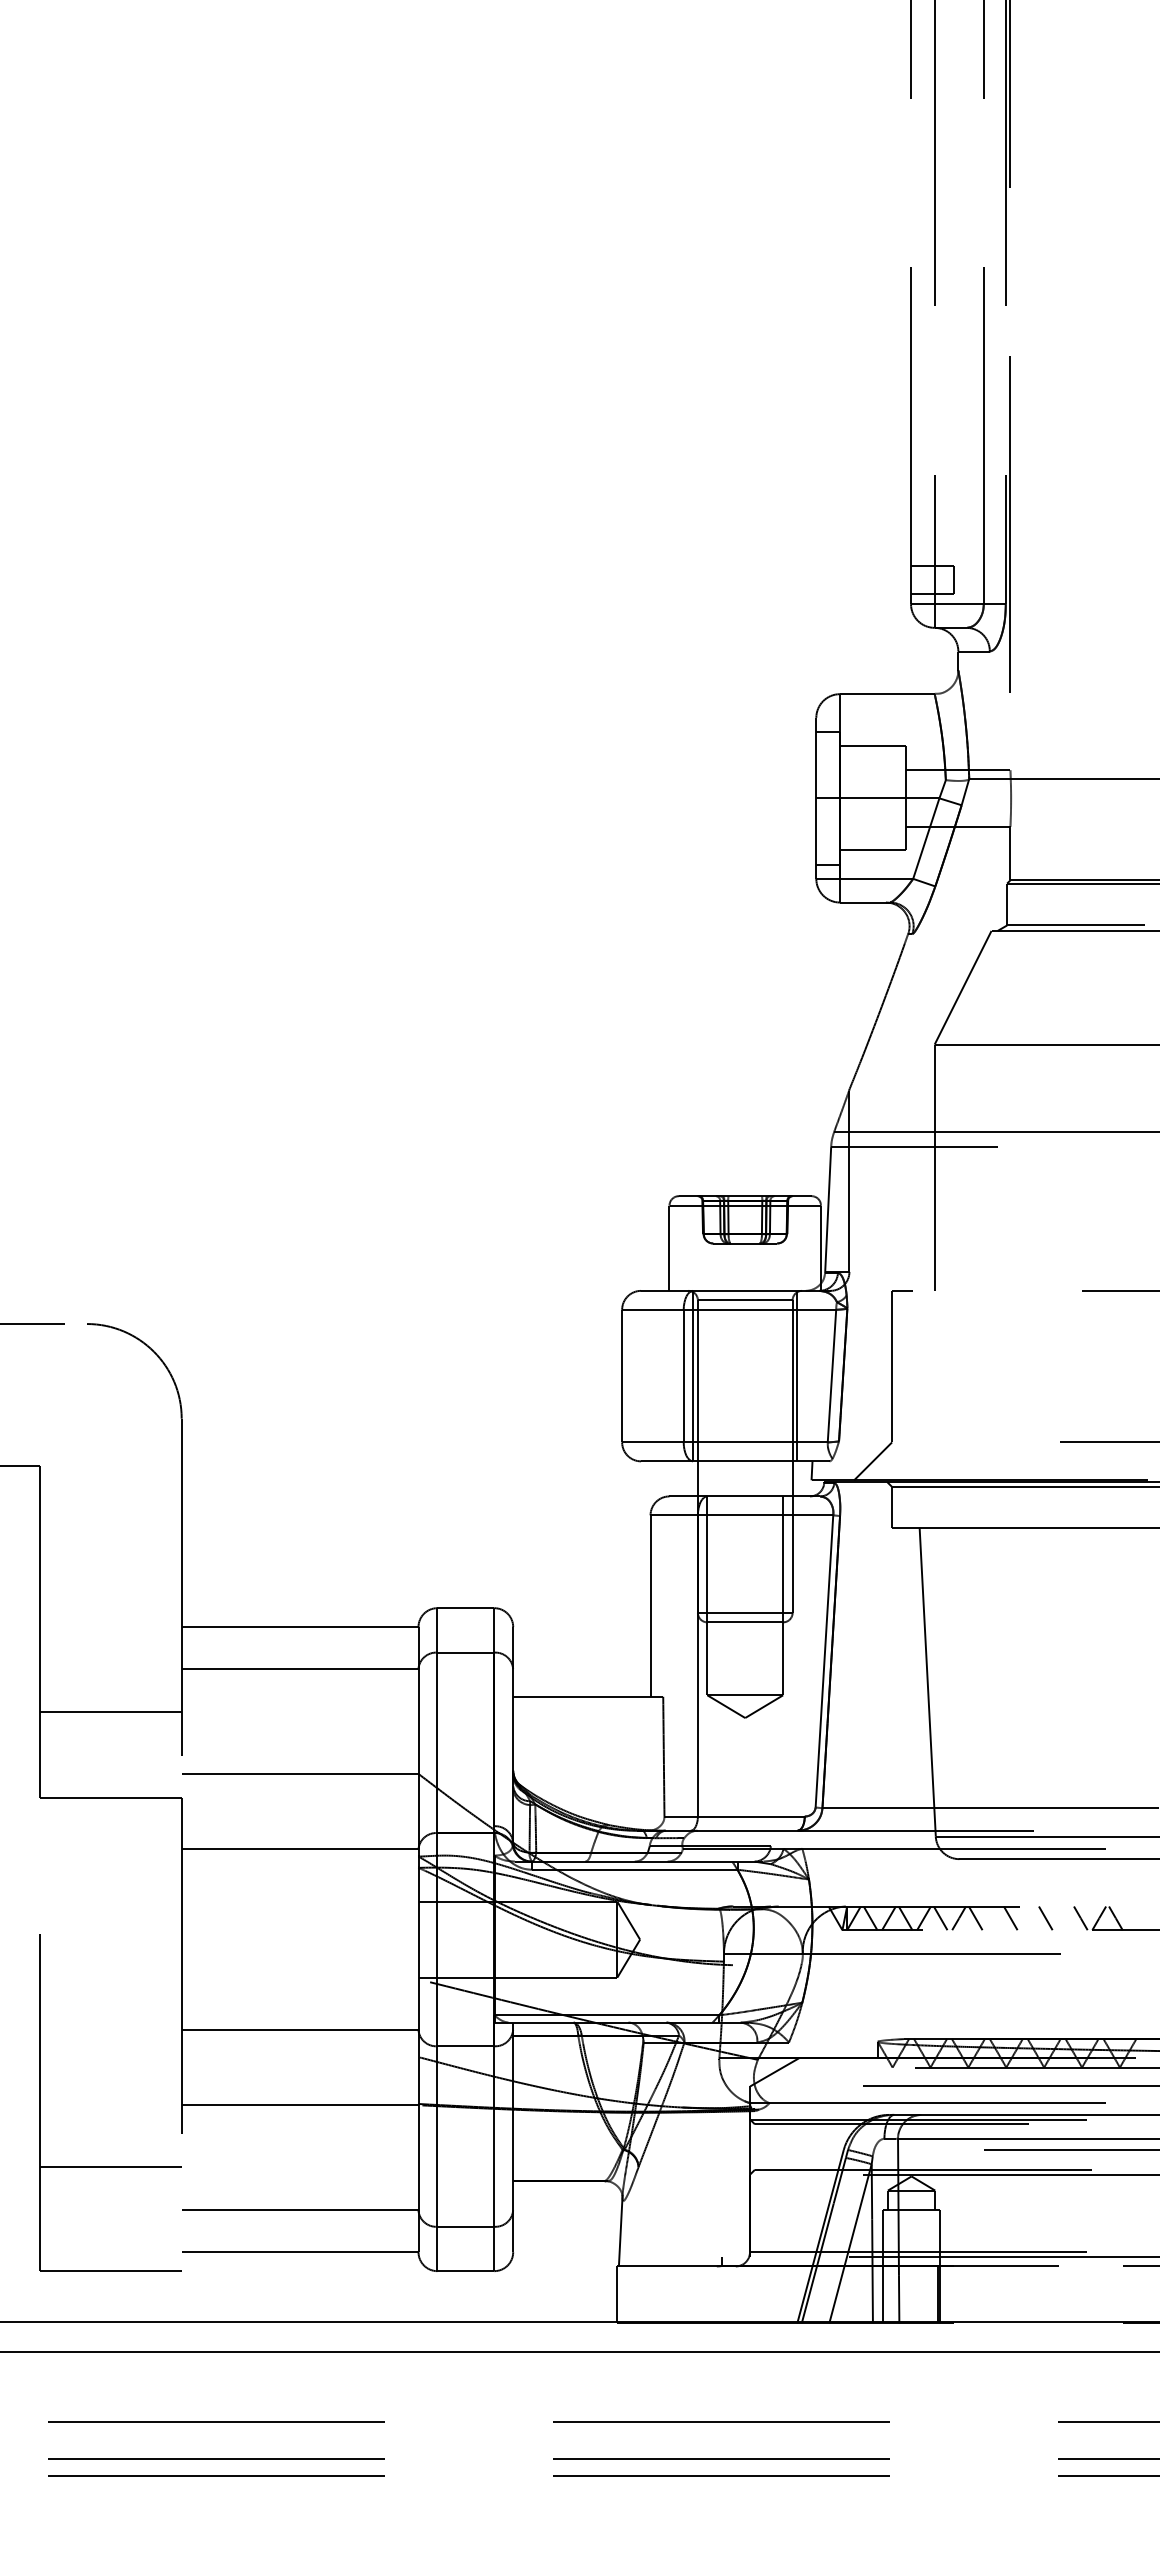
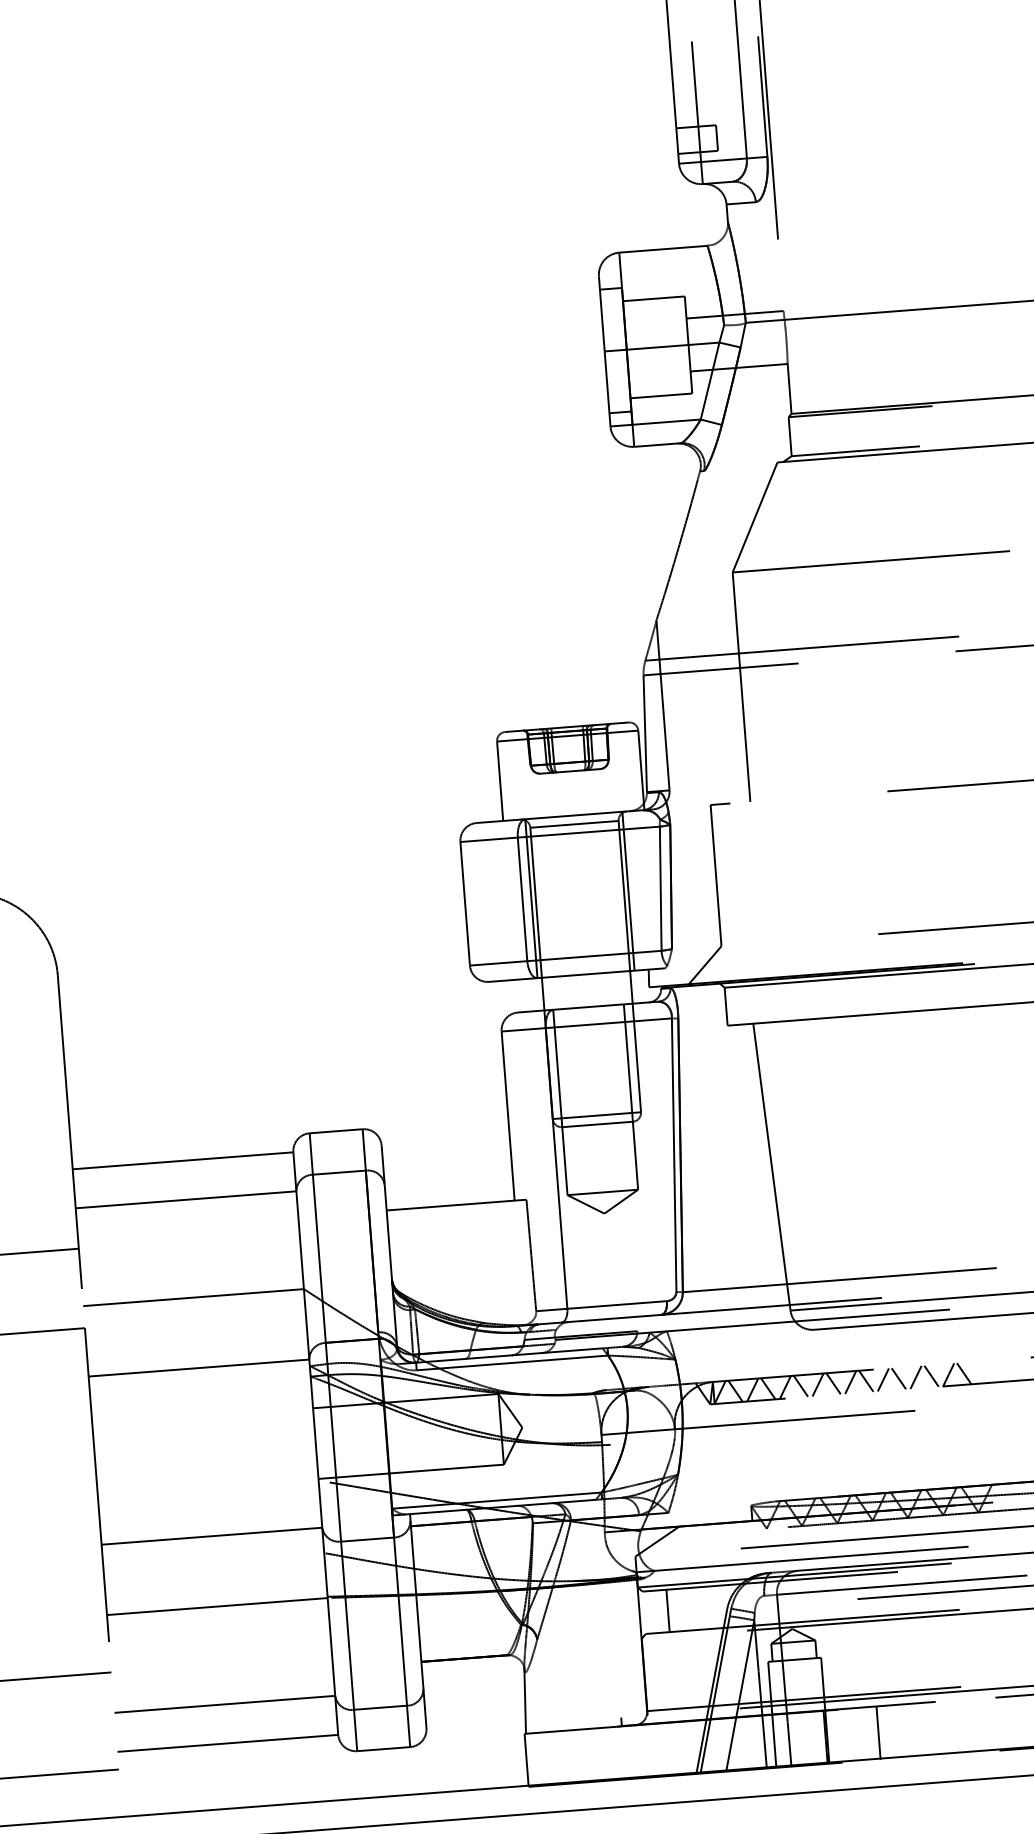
line: (993, 1918) -> (850, 1382), added
line: (1029, 1918) -> (883, 1380), added
line: (1064, 1918) -> (916, 1377), added
line: (780, 2146) -> (668, 1610), added
line: (995, 2294) -> (878, 1732), added

